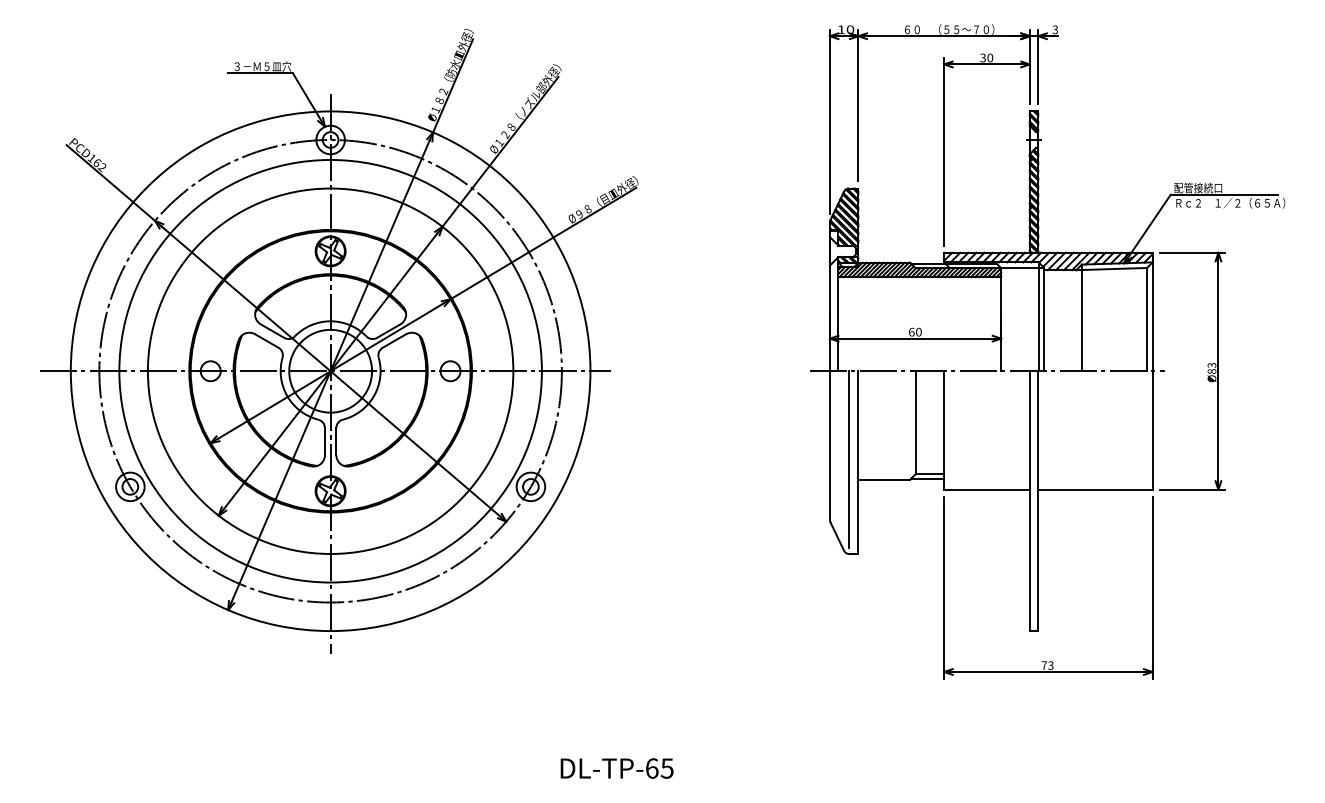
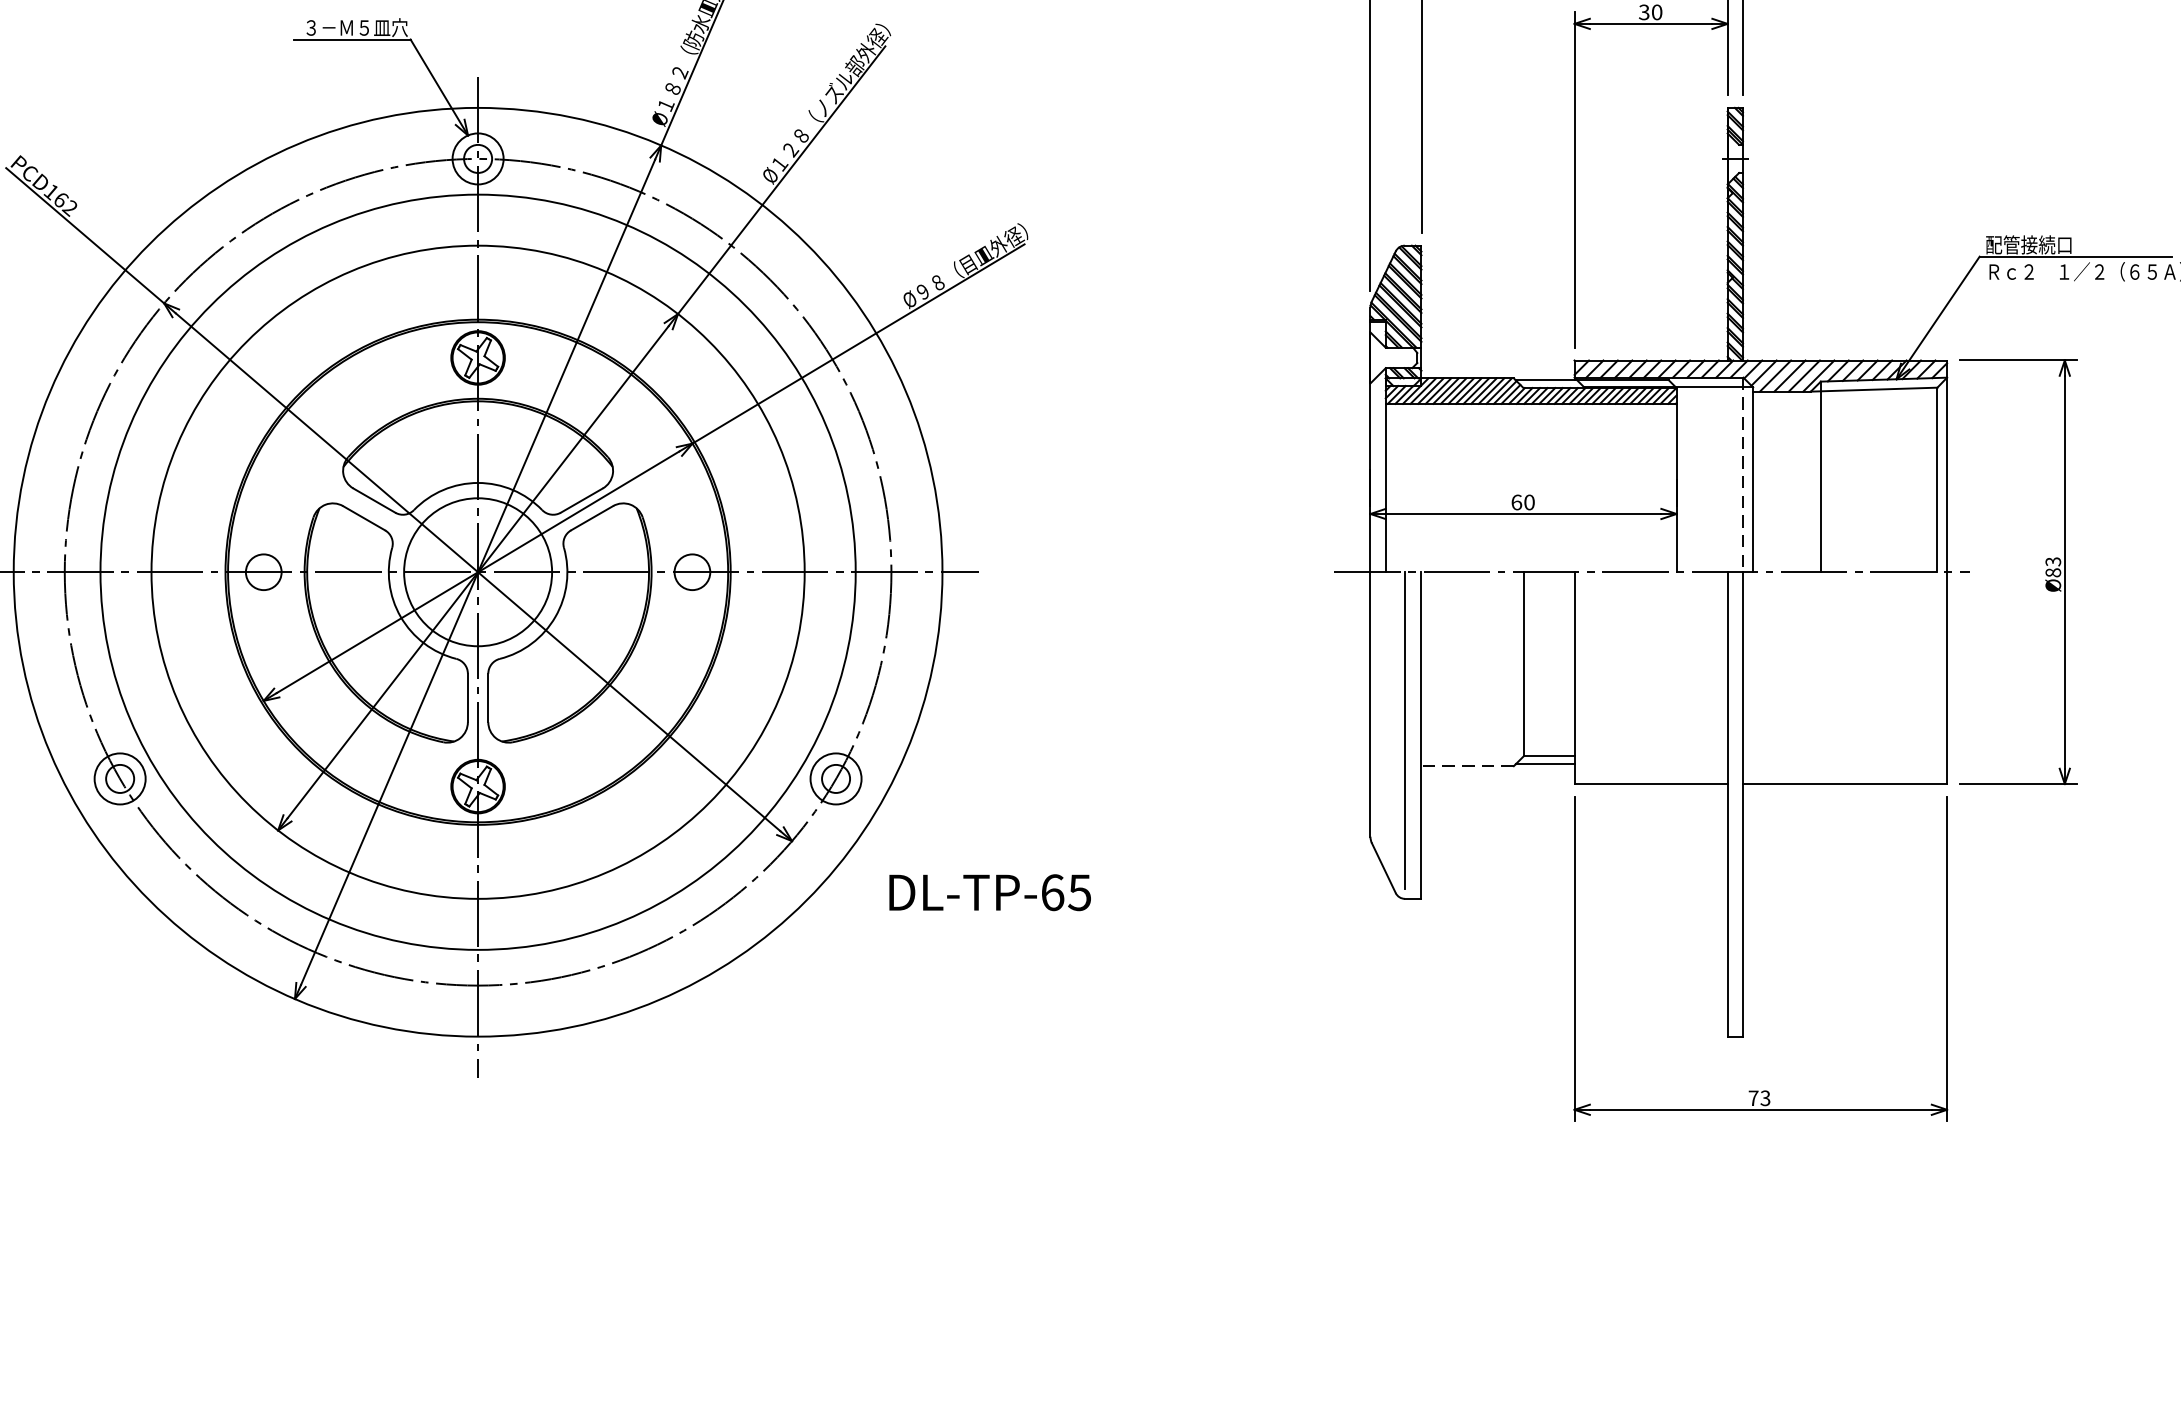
line: (1038, 317) -> (1743, 476), solid -> dashed
line: (884, 479) -> (1468, 765), solid -> dashed
text: (616, 768) -> (989, 892), moved

